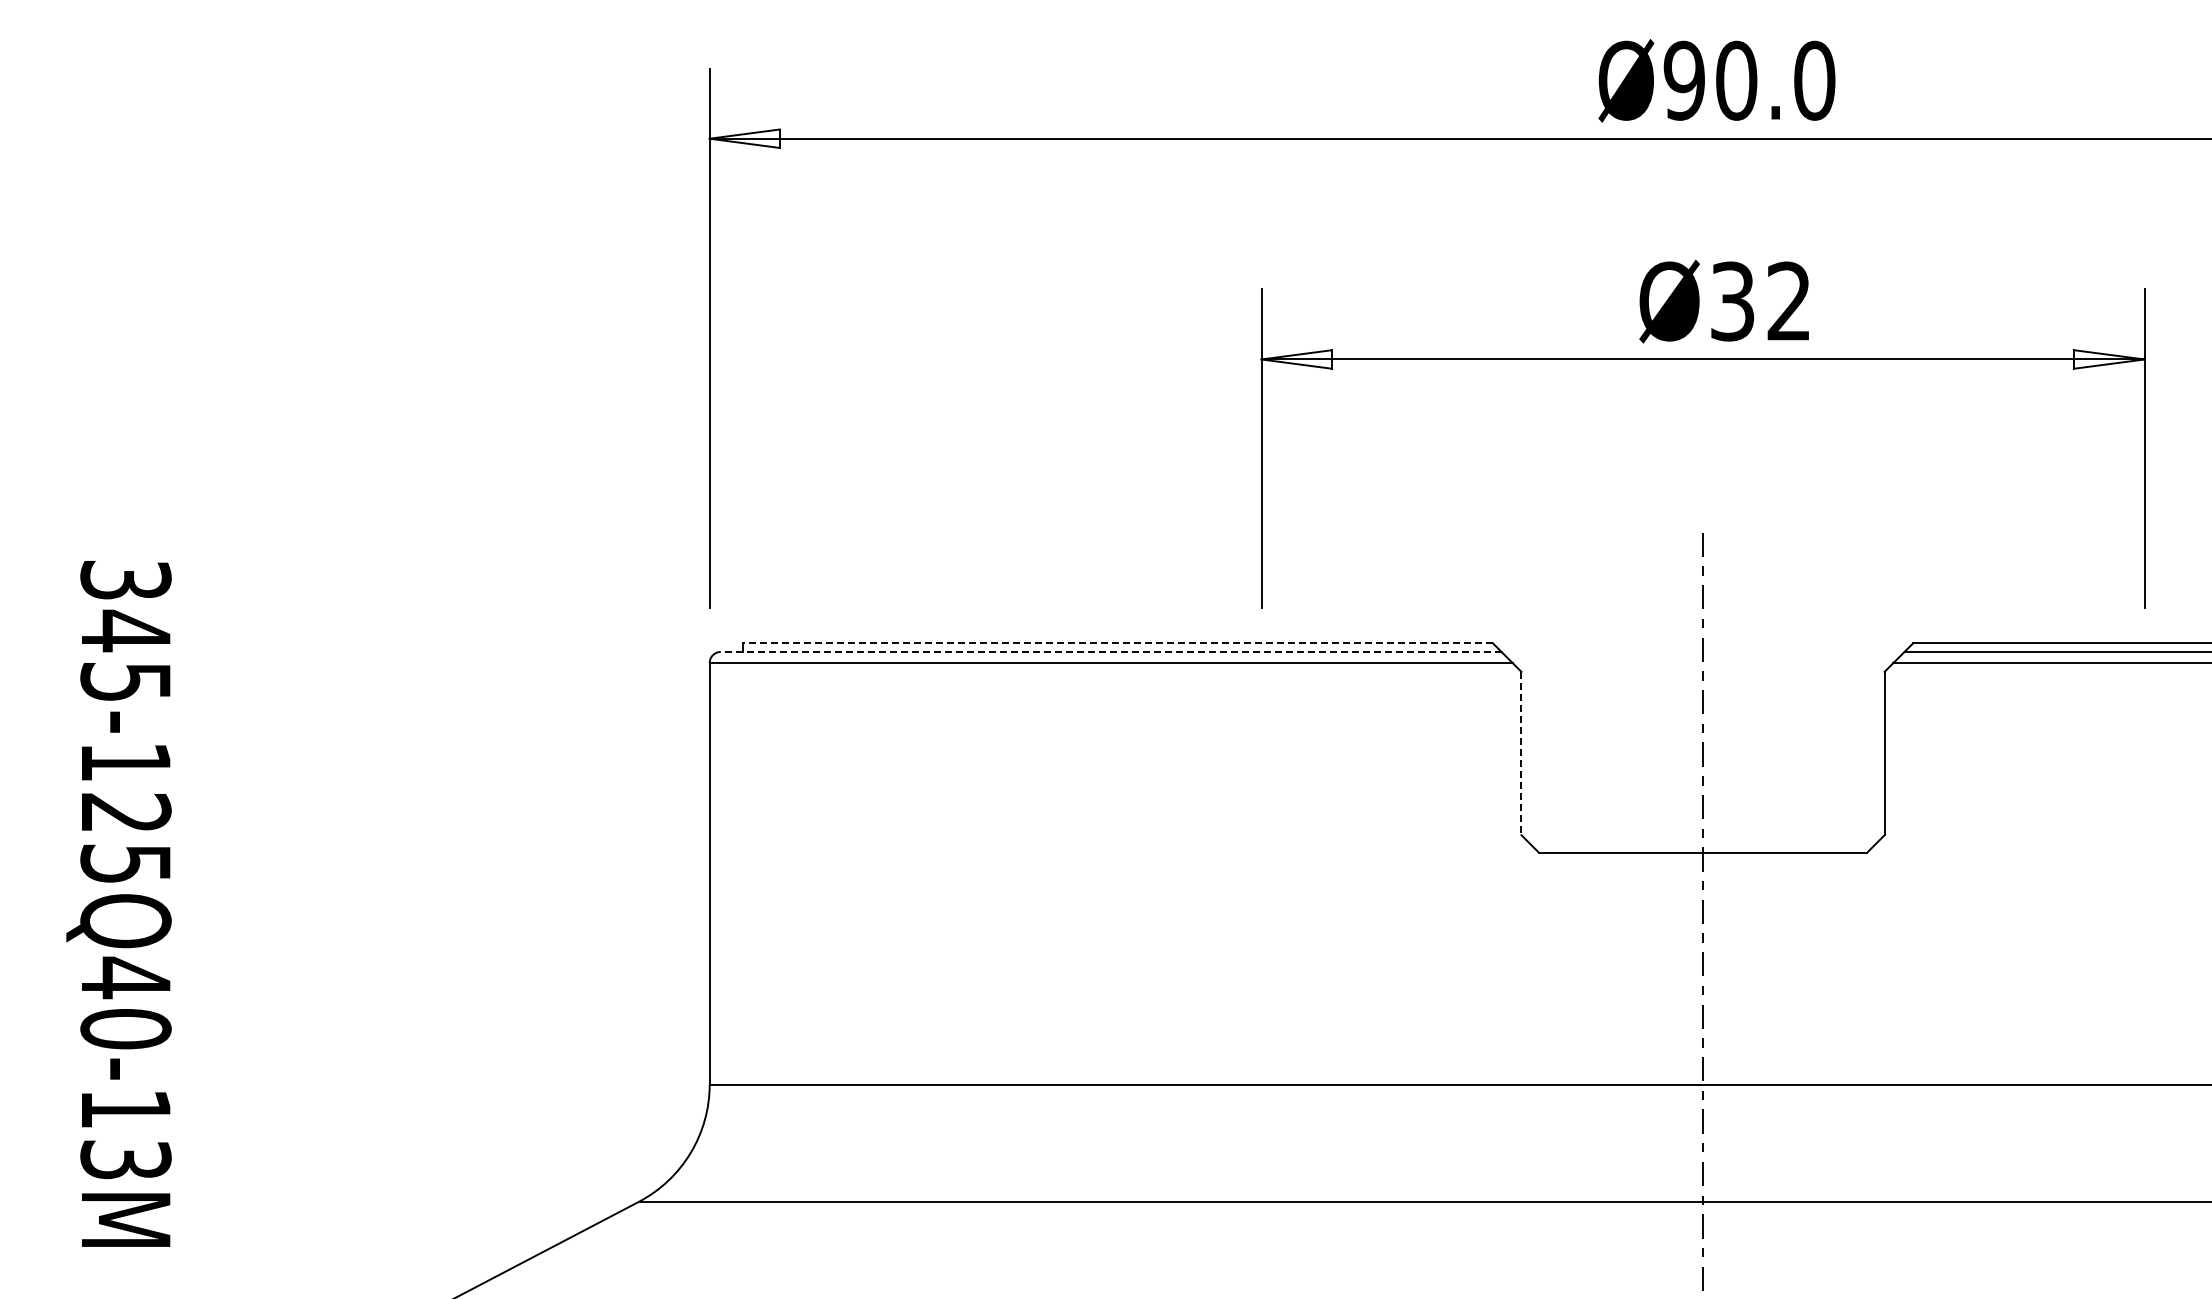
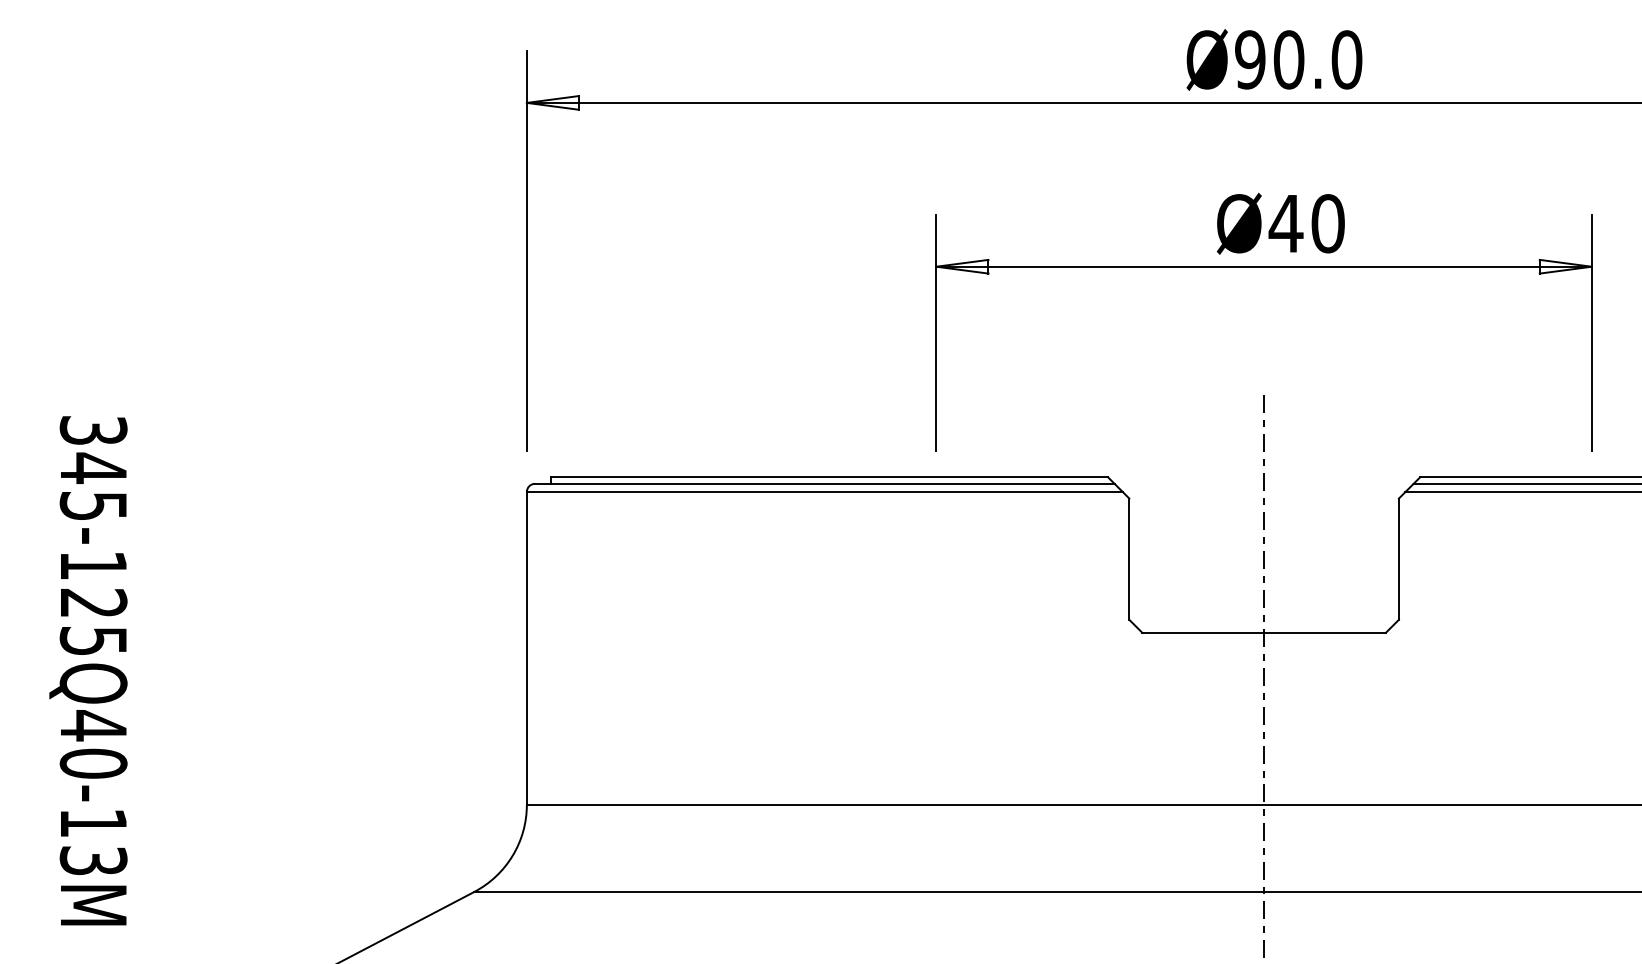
text: (1760, 301) -> (1306, 223), Ø32 -> Ø40
line: (1117, 643) -> (829, 477), dashed -> solid
line: (1110, 651) -> (824, 483), dashed -> solid
line: (1521, 753) -> (1129, 559), dashed -> solid

